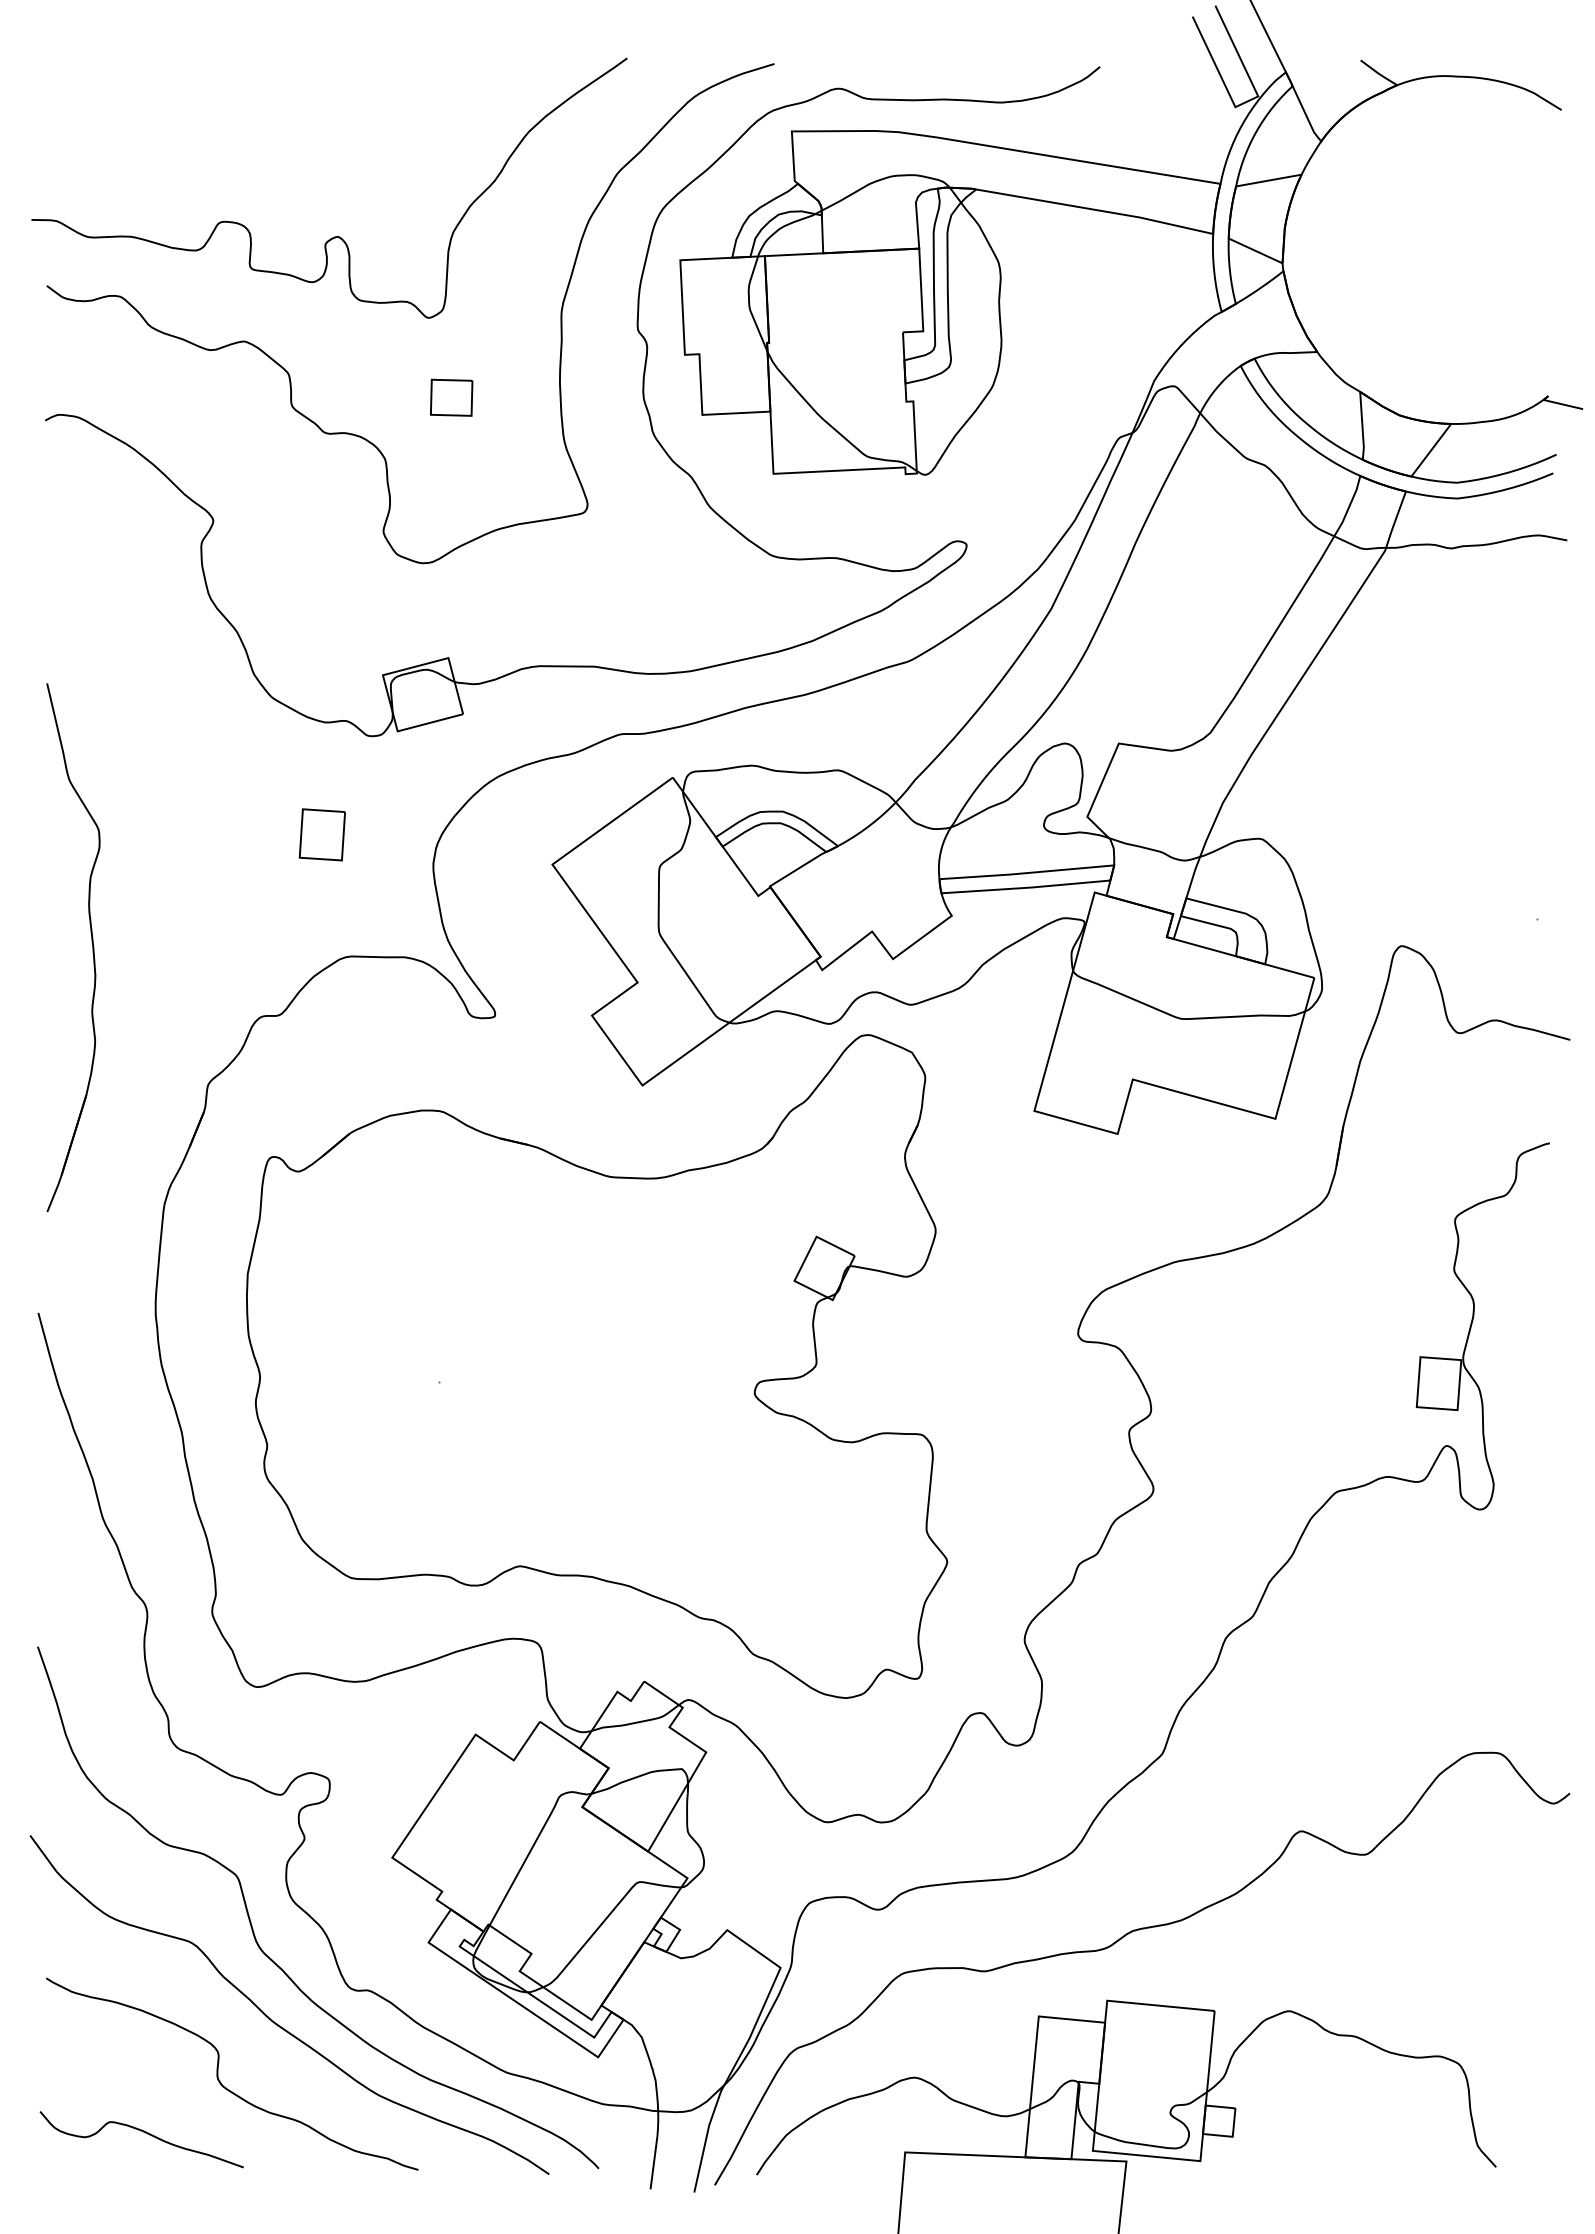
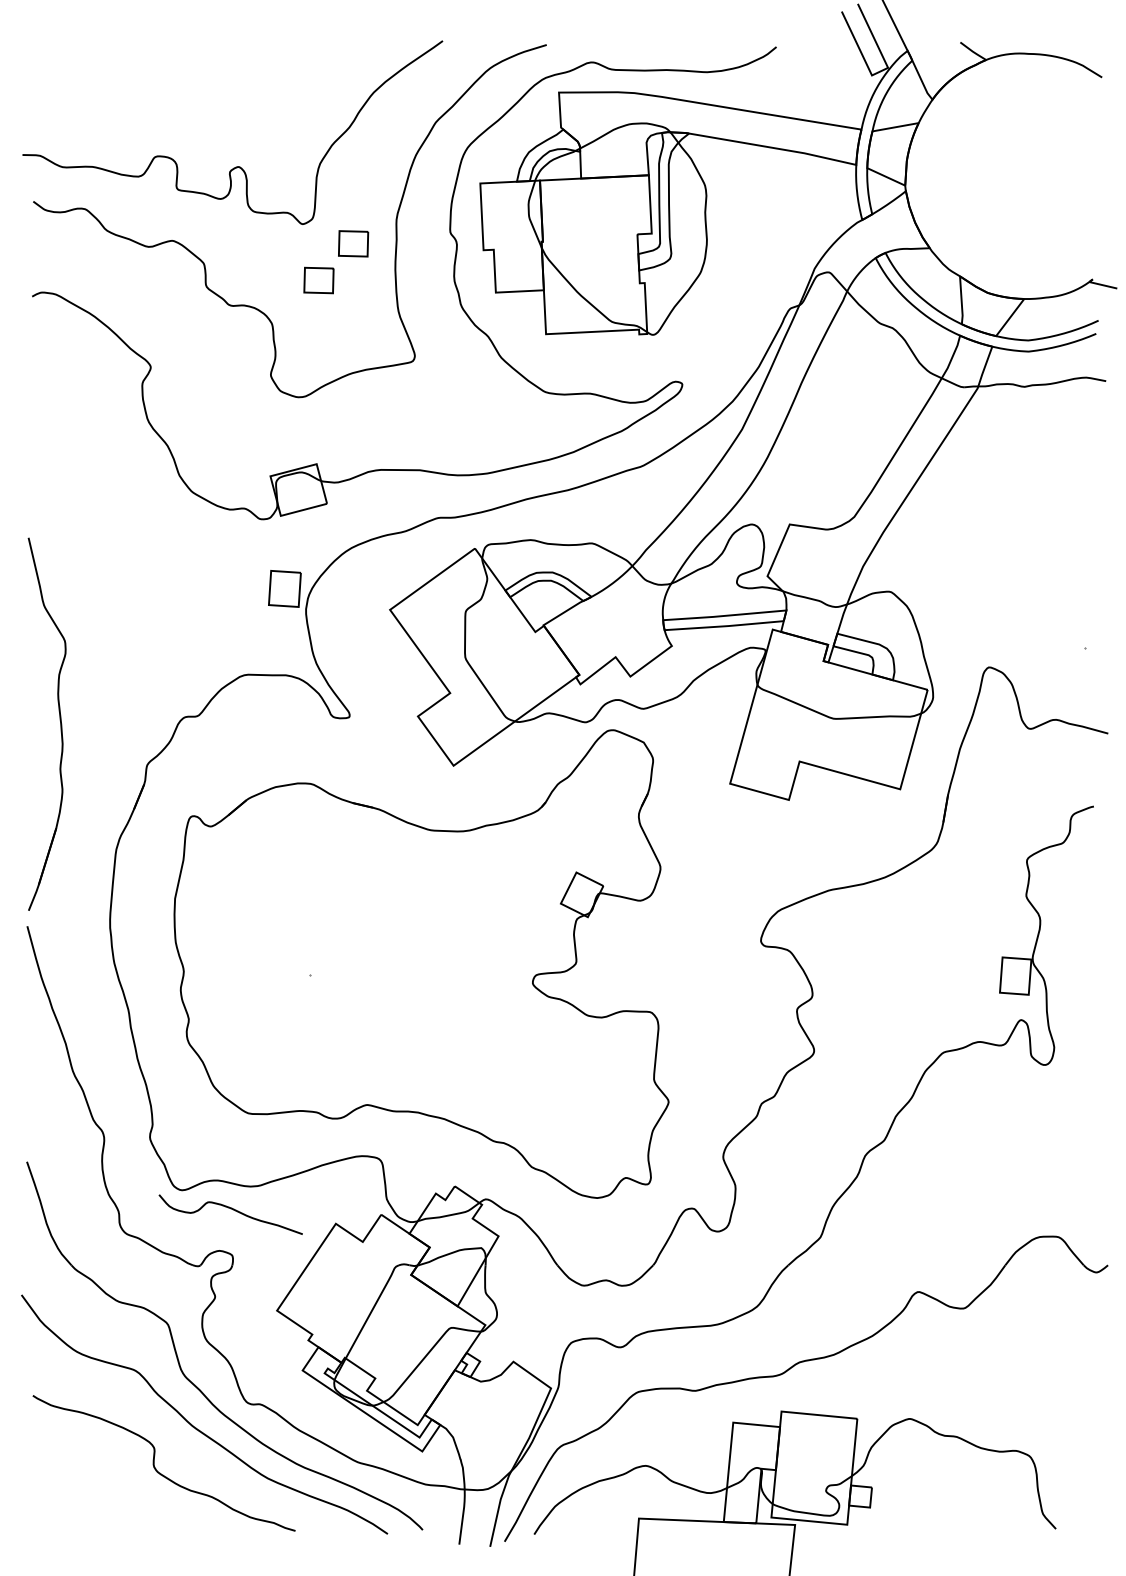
part: (500, 345) -> (353, 243), added
part: (321, 834) -> (284, 588), moved
part: (91, 942) -> (59, 720), moved
curve: (145, 2133) -> (233, 1210), moved

